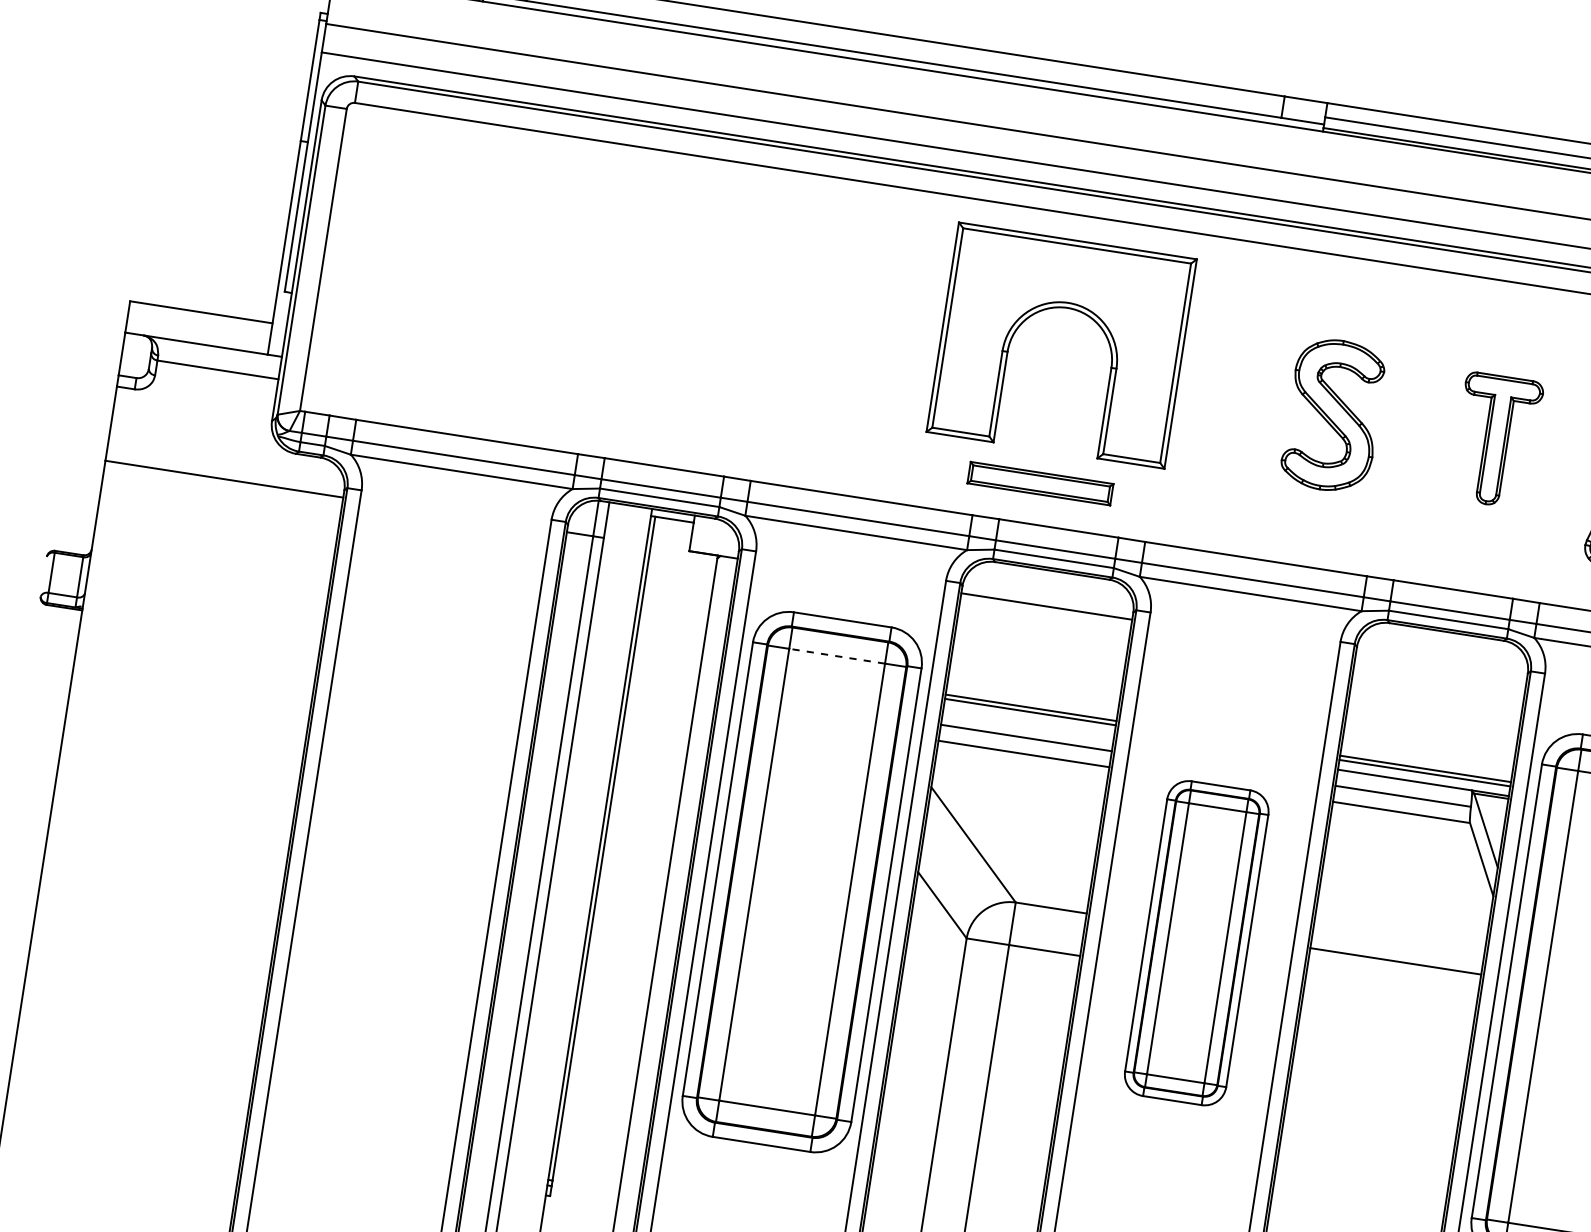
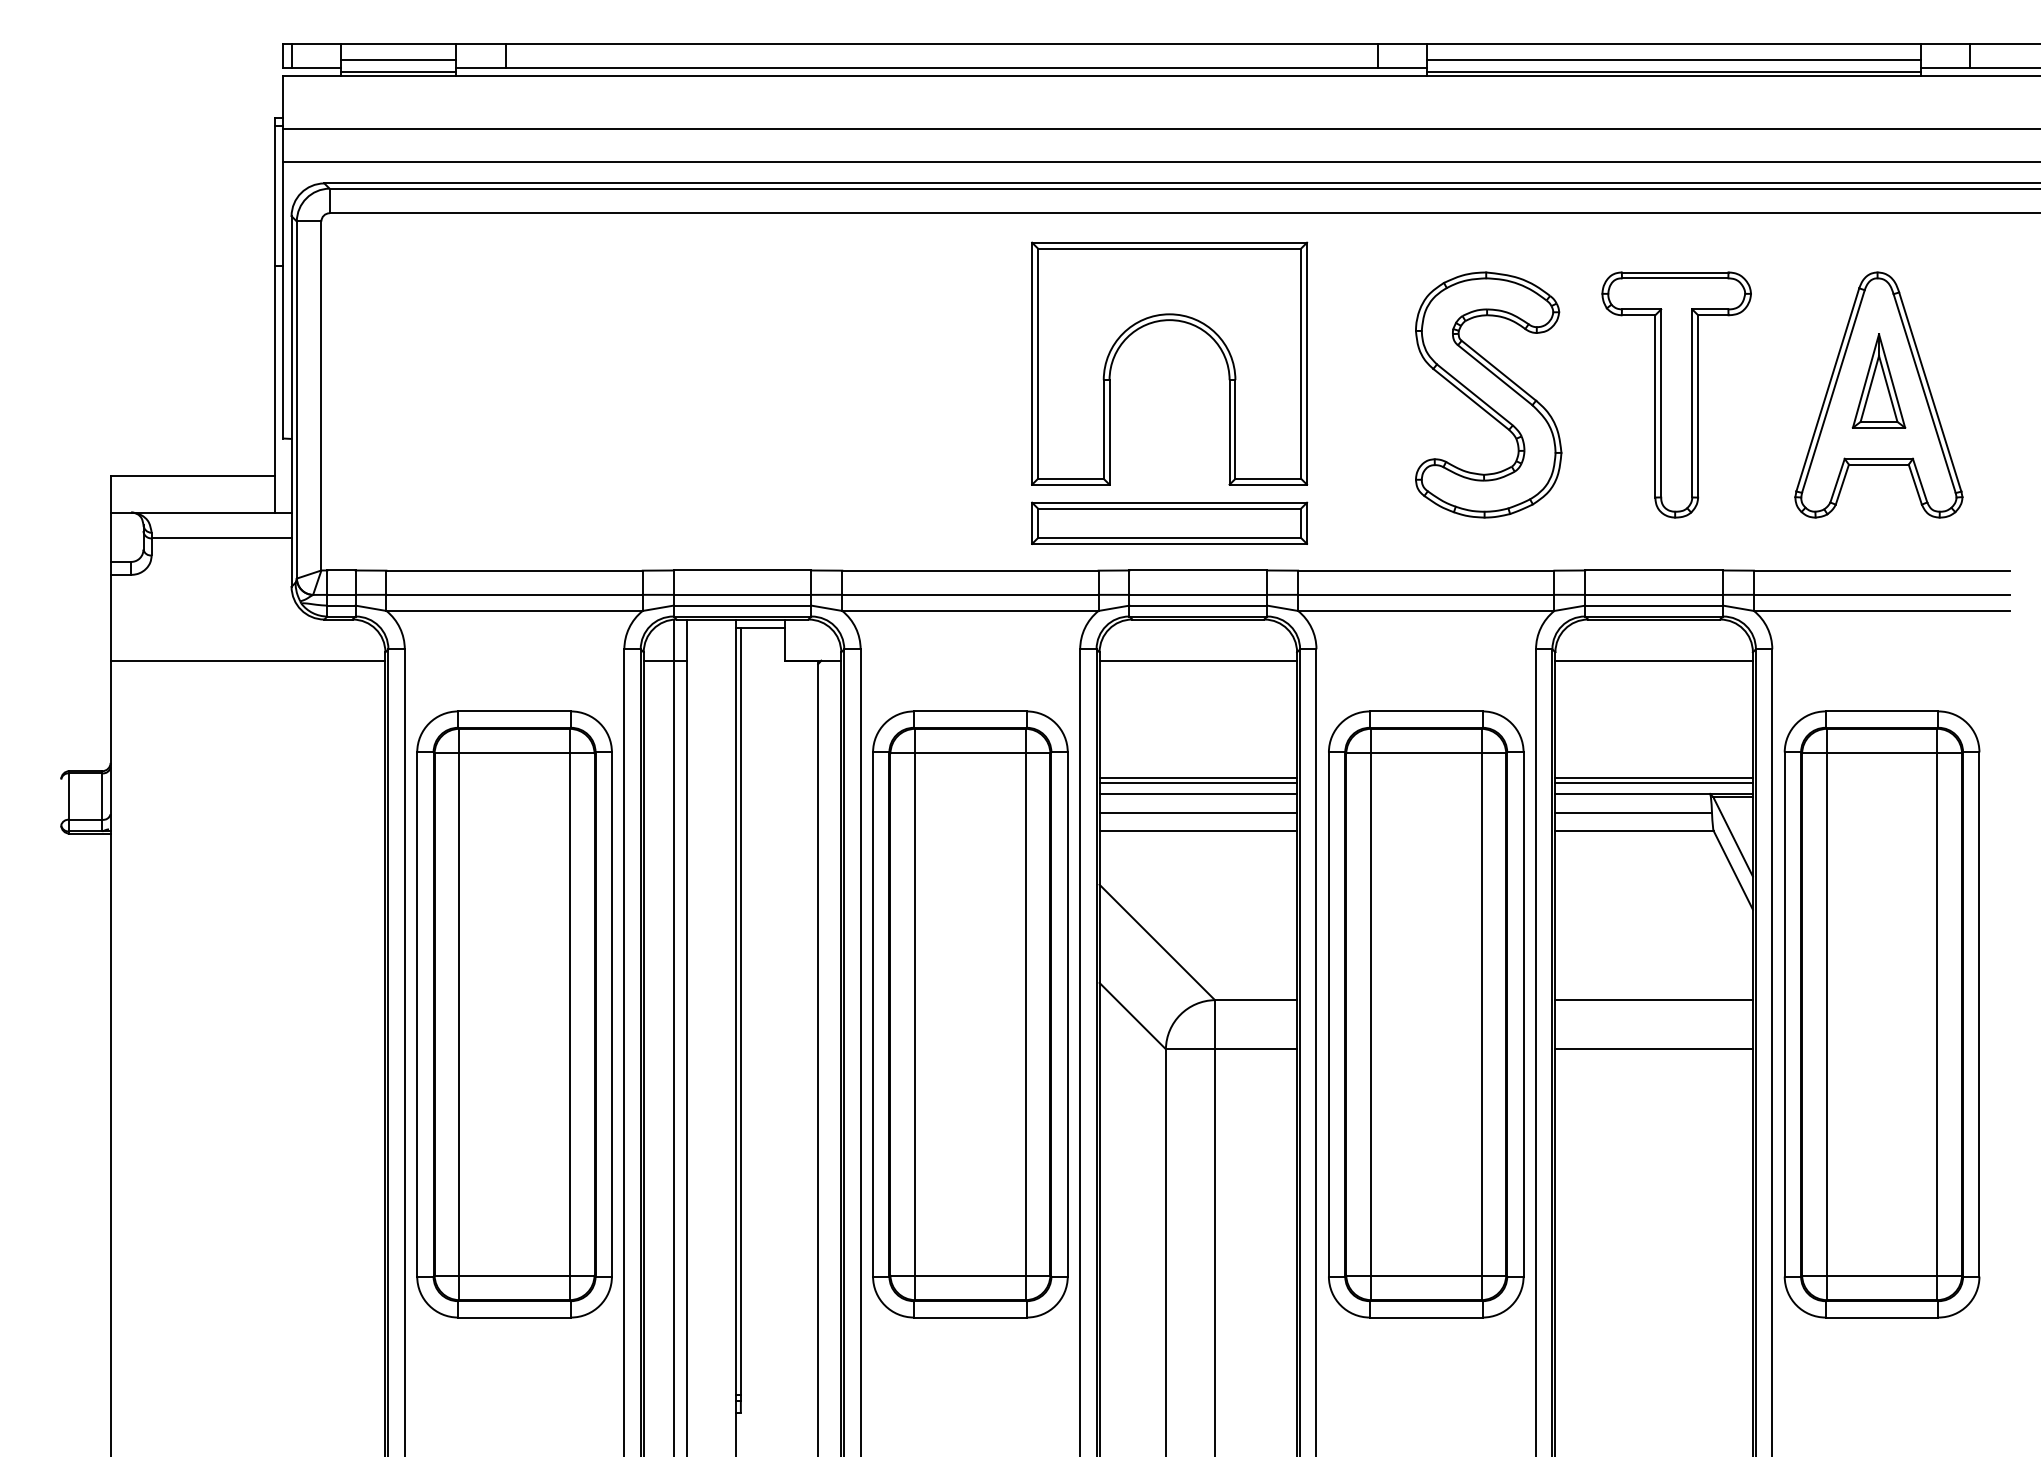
part: (1333, 415) -> (1488, 394), size x1.43
part: (1496, 440) -> (1676, 394), size x1.67
part: (1040, 483) -> (1169, 522), size x1.67
line: (836, 656) -> (969, 753), dashed -> solid
line: (1440, 667) -> (1653, 660), added
line: (1029, 721) -> (1198, 793), added
part: (407, 821) -> (514, 1014), added
part: (1196, 943) -> (1426, 1014), size x1.67
line: (1388, 1003) -> (1653, 1049), added

